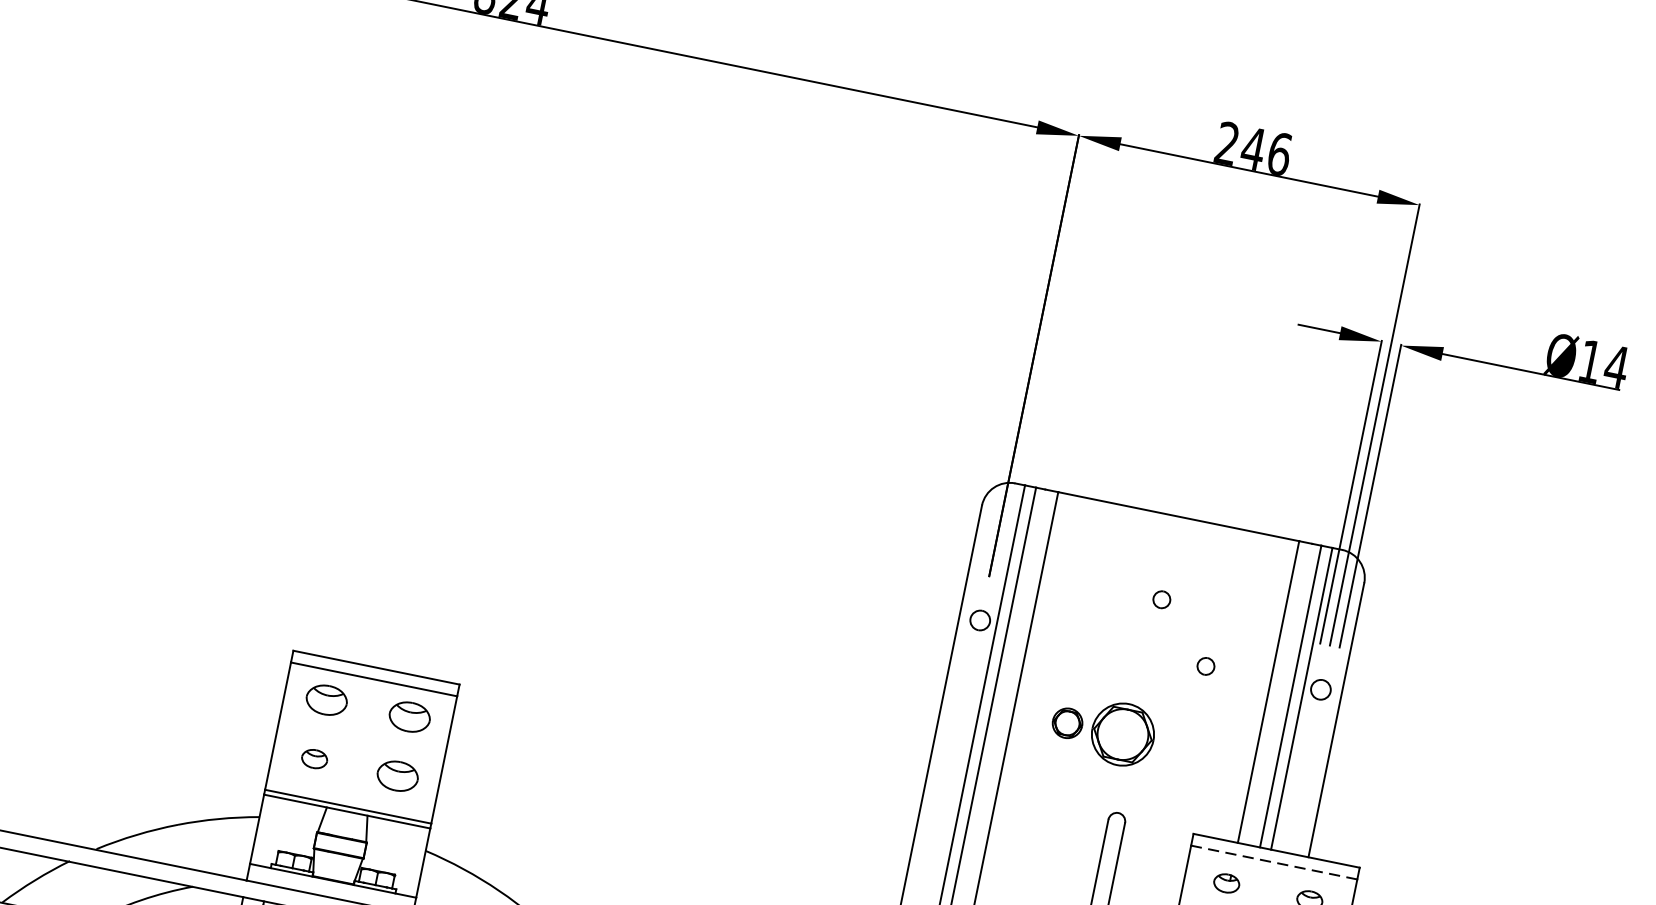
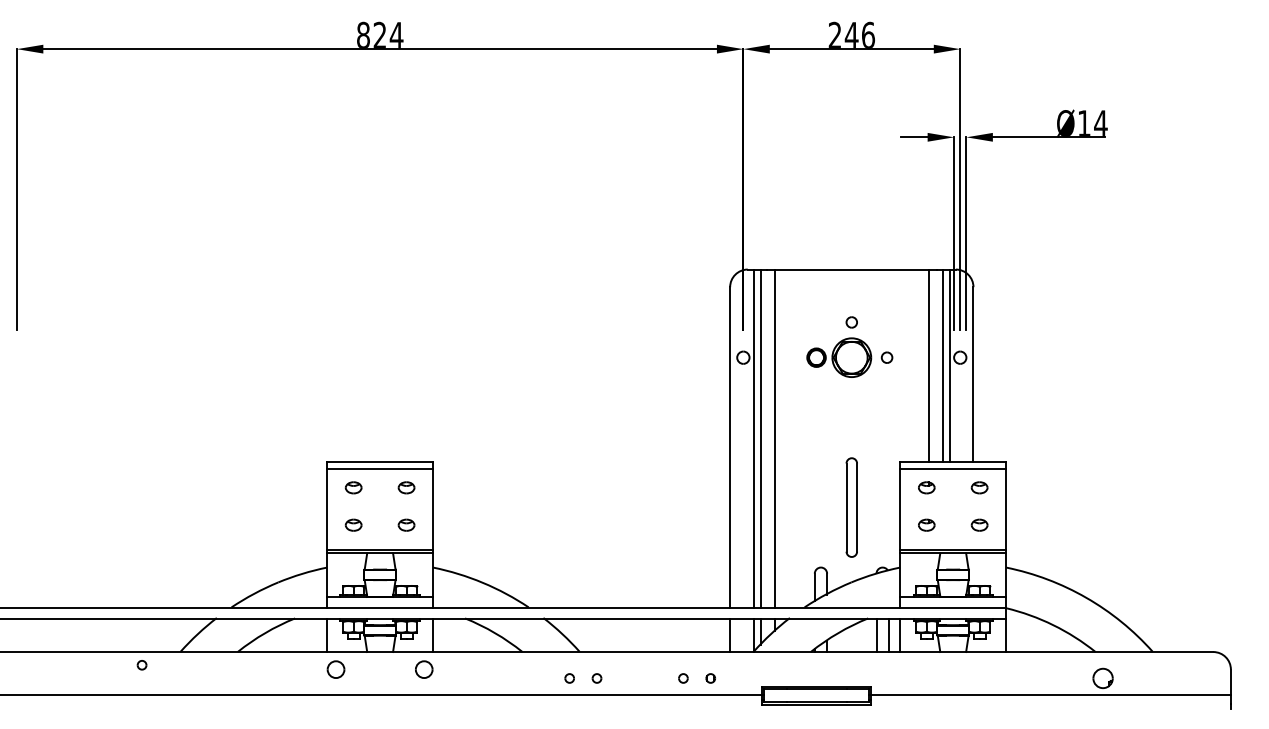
part: (326, 699) -> (353, 487), size x0.62
part: (409, 716) -> (406, 487), size x0.62
part: (1103, 730) -> (839, 357), moved
part: (397, 774) -> (406, 524), size x0.62
line: (1274, 863) -> (953, 469), dashed -> solid

